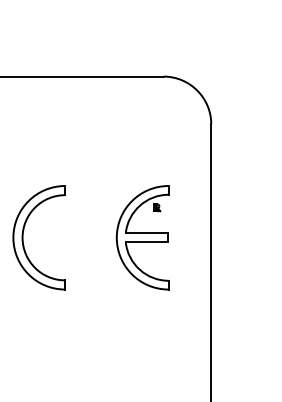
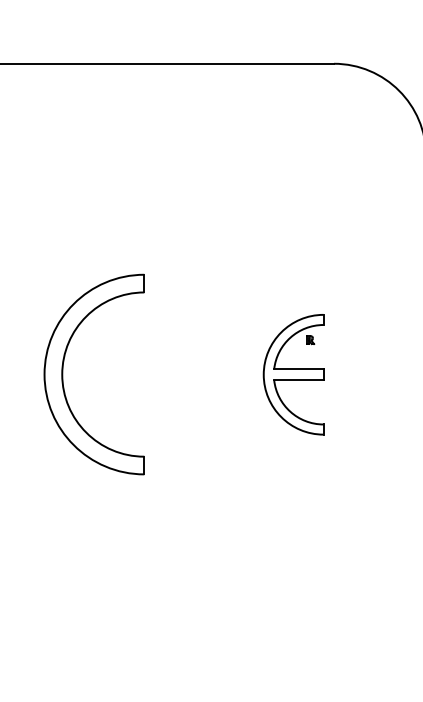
part: (142, 237) -> (293, 374), size x0.6

